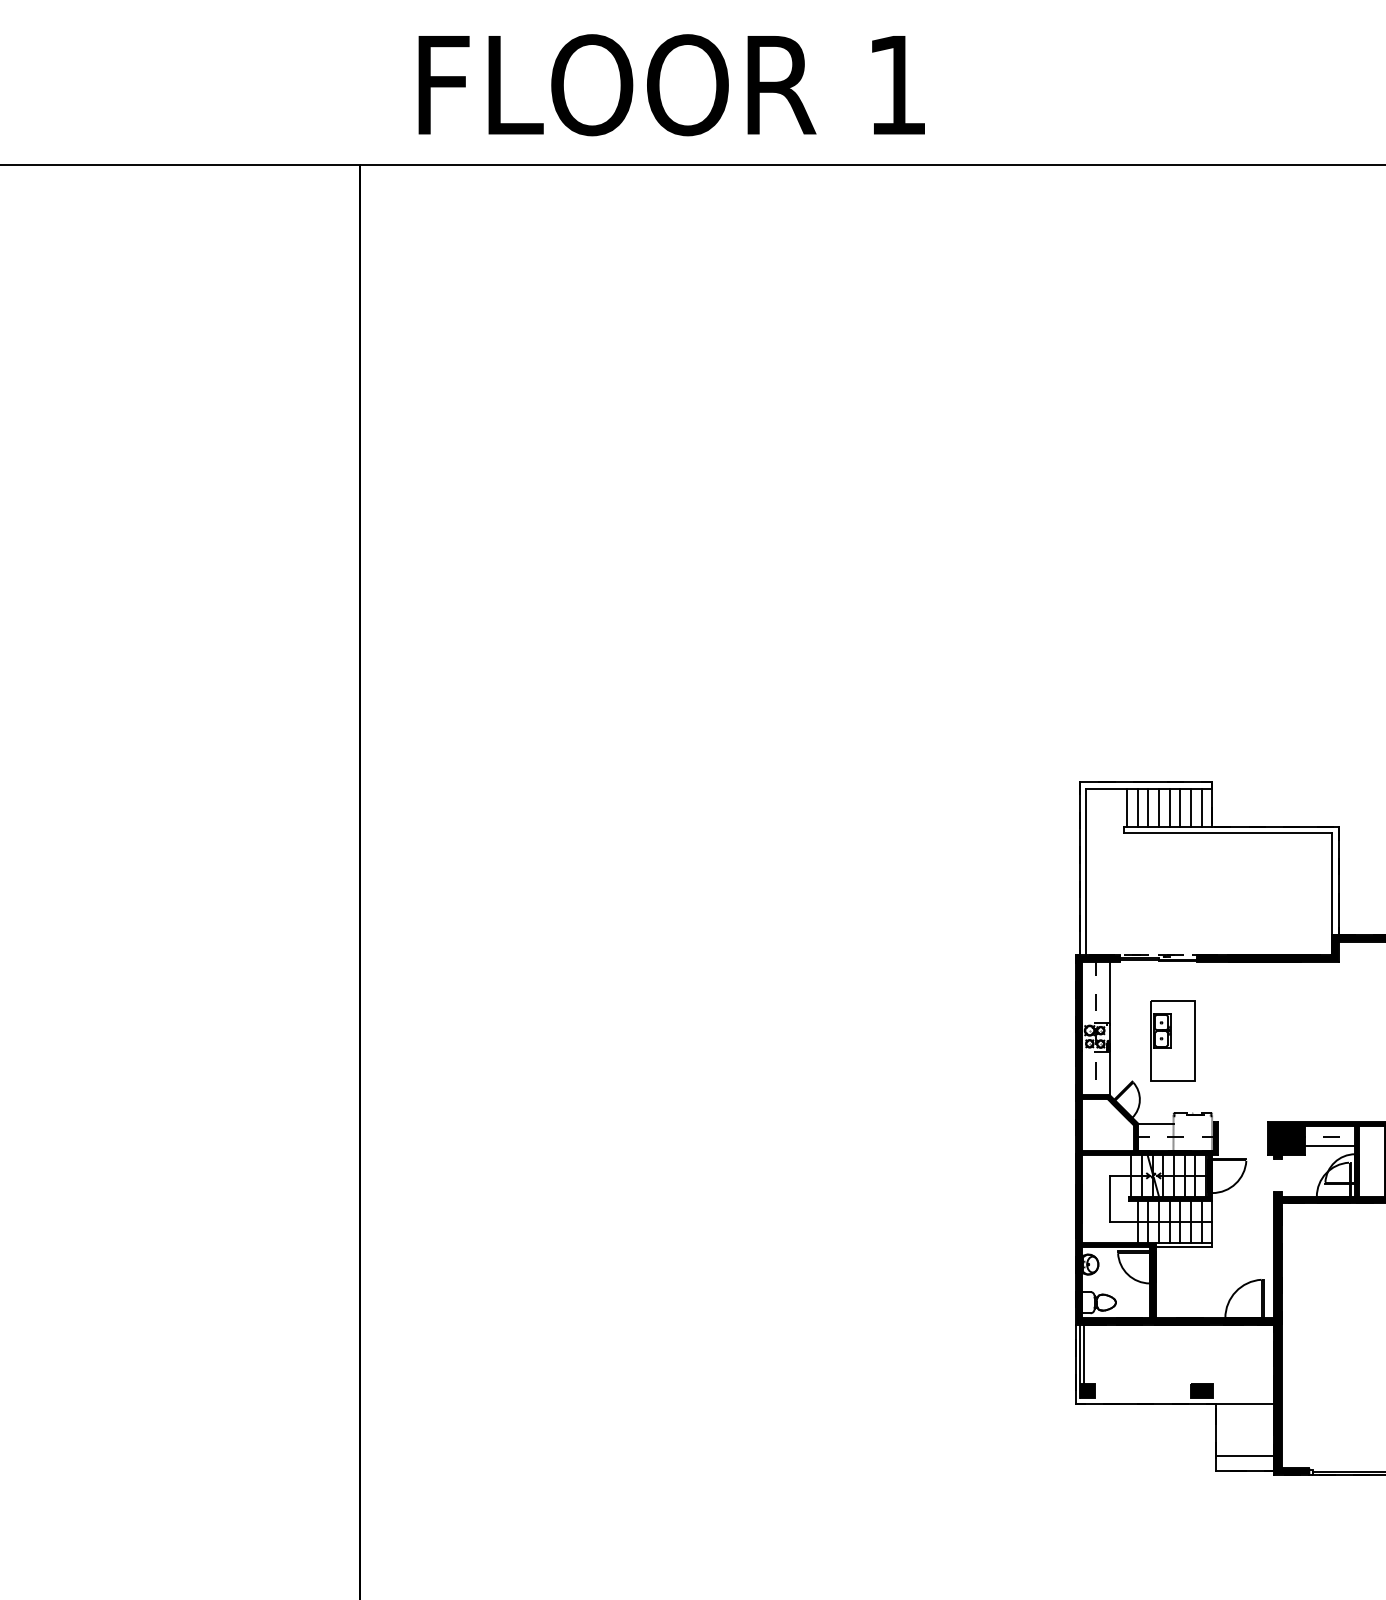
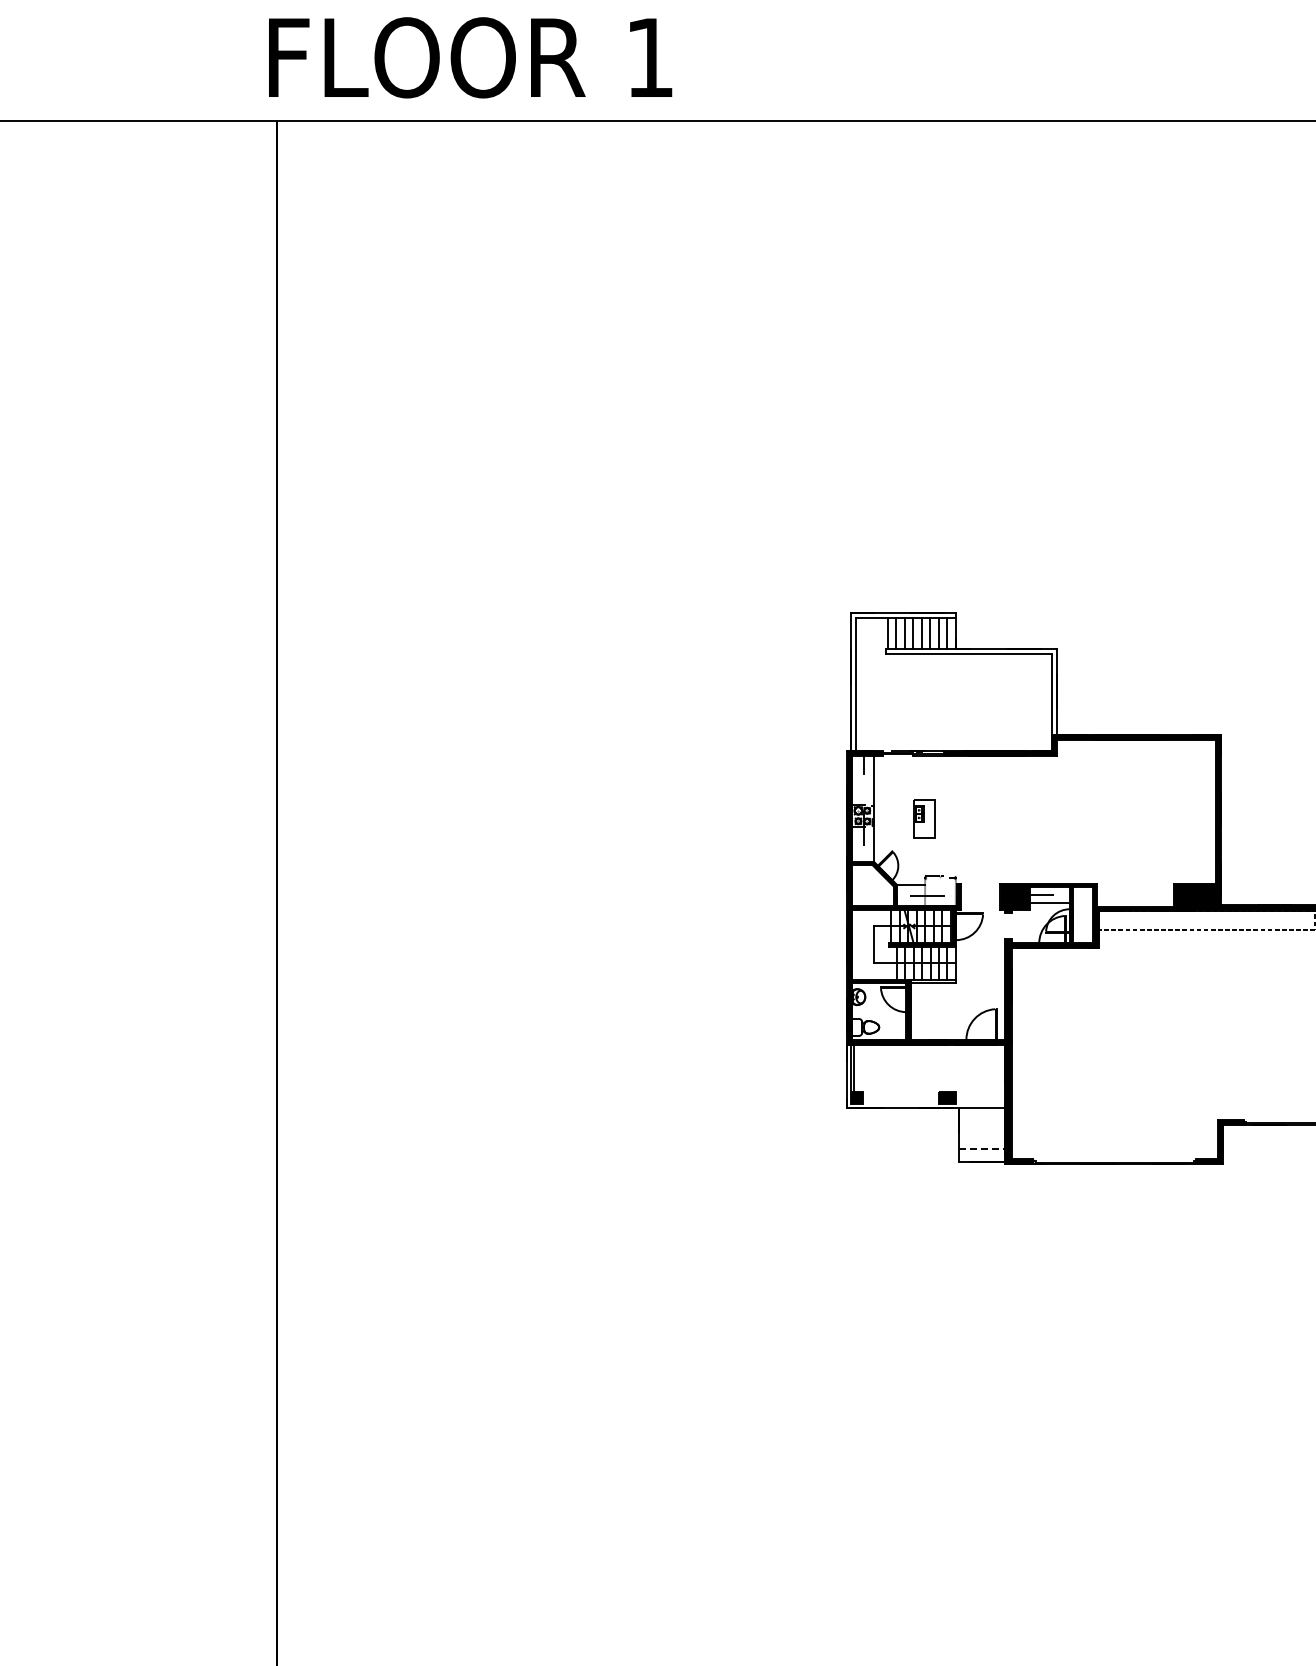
text: (671, 84) -> (470, 57), moved
part: (1172, 1040) -> (924, 818), size x0.6
line: (1245, 1455) -> (982, 1149), solid -> dashed

